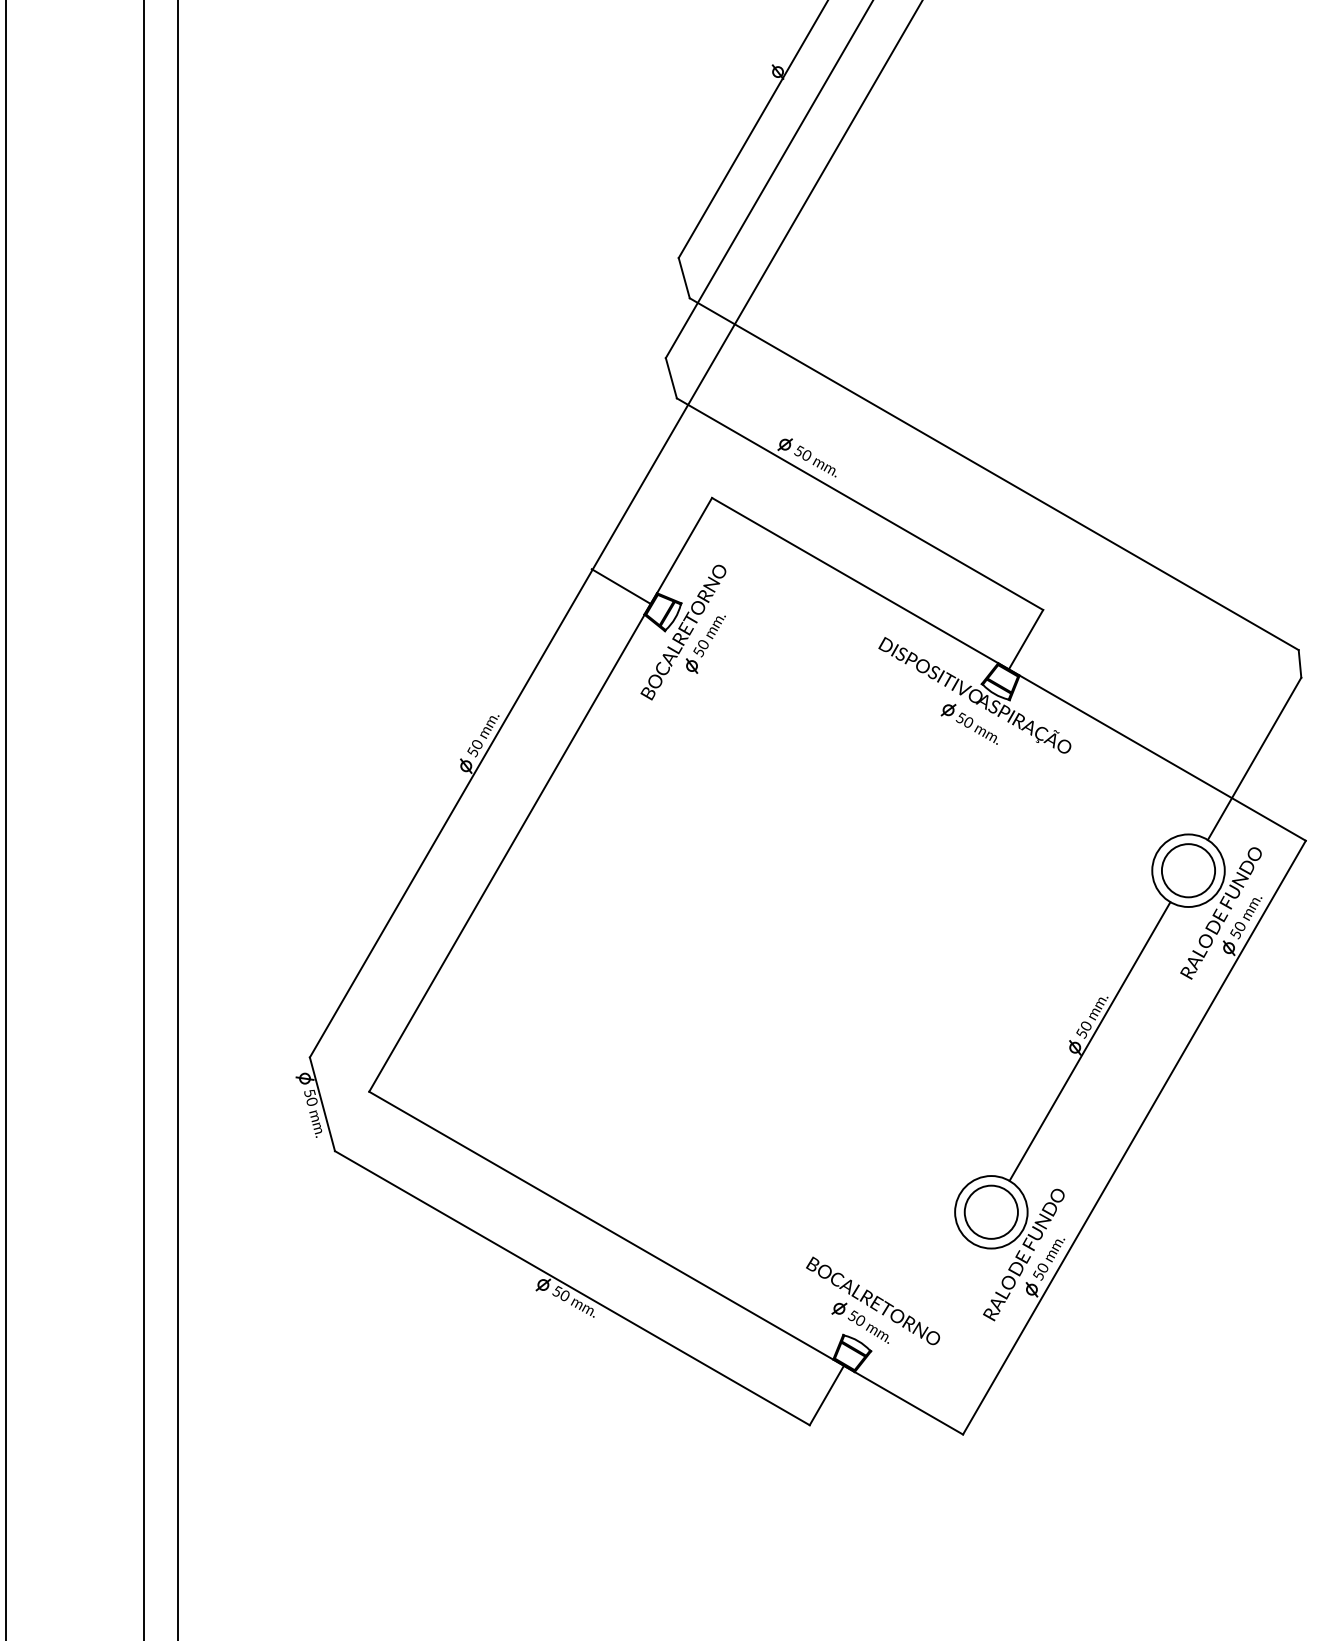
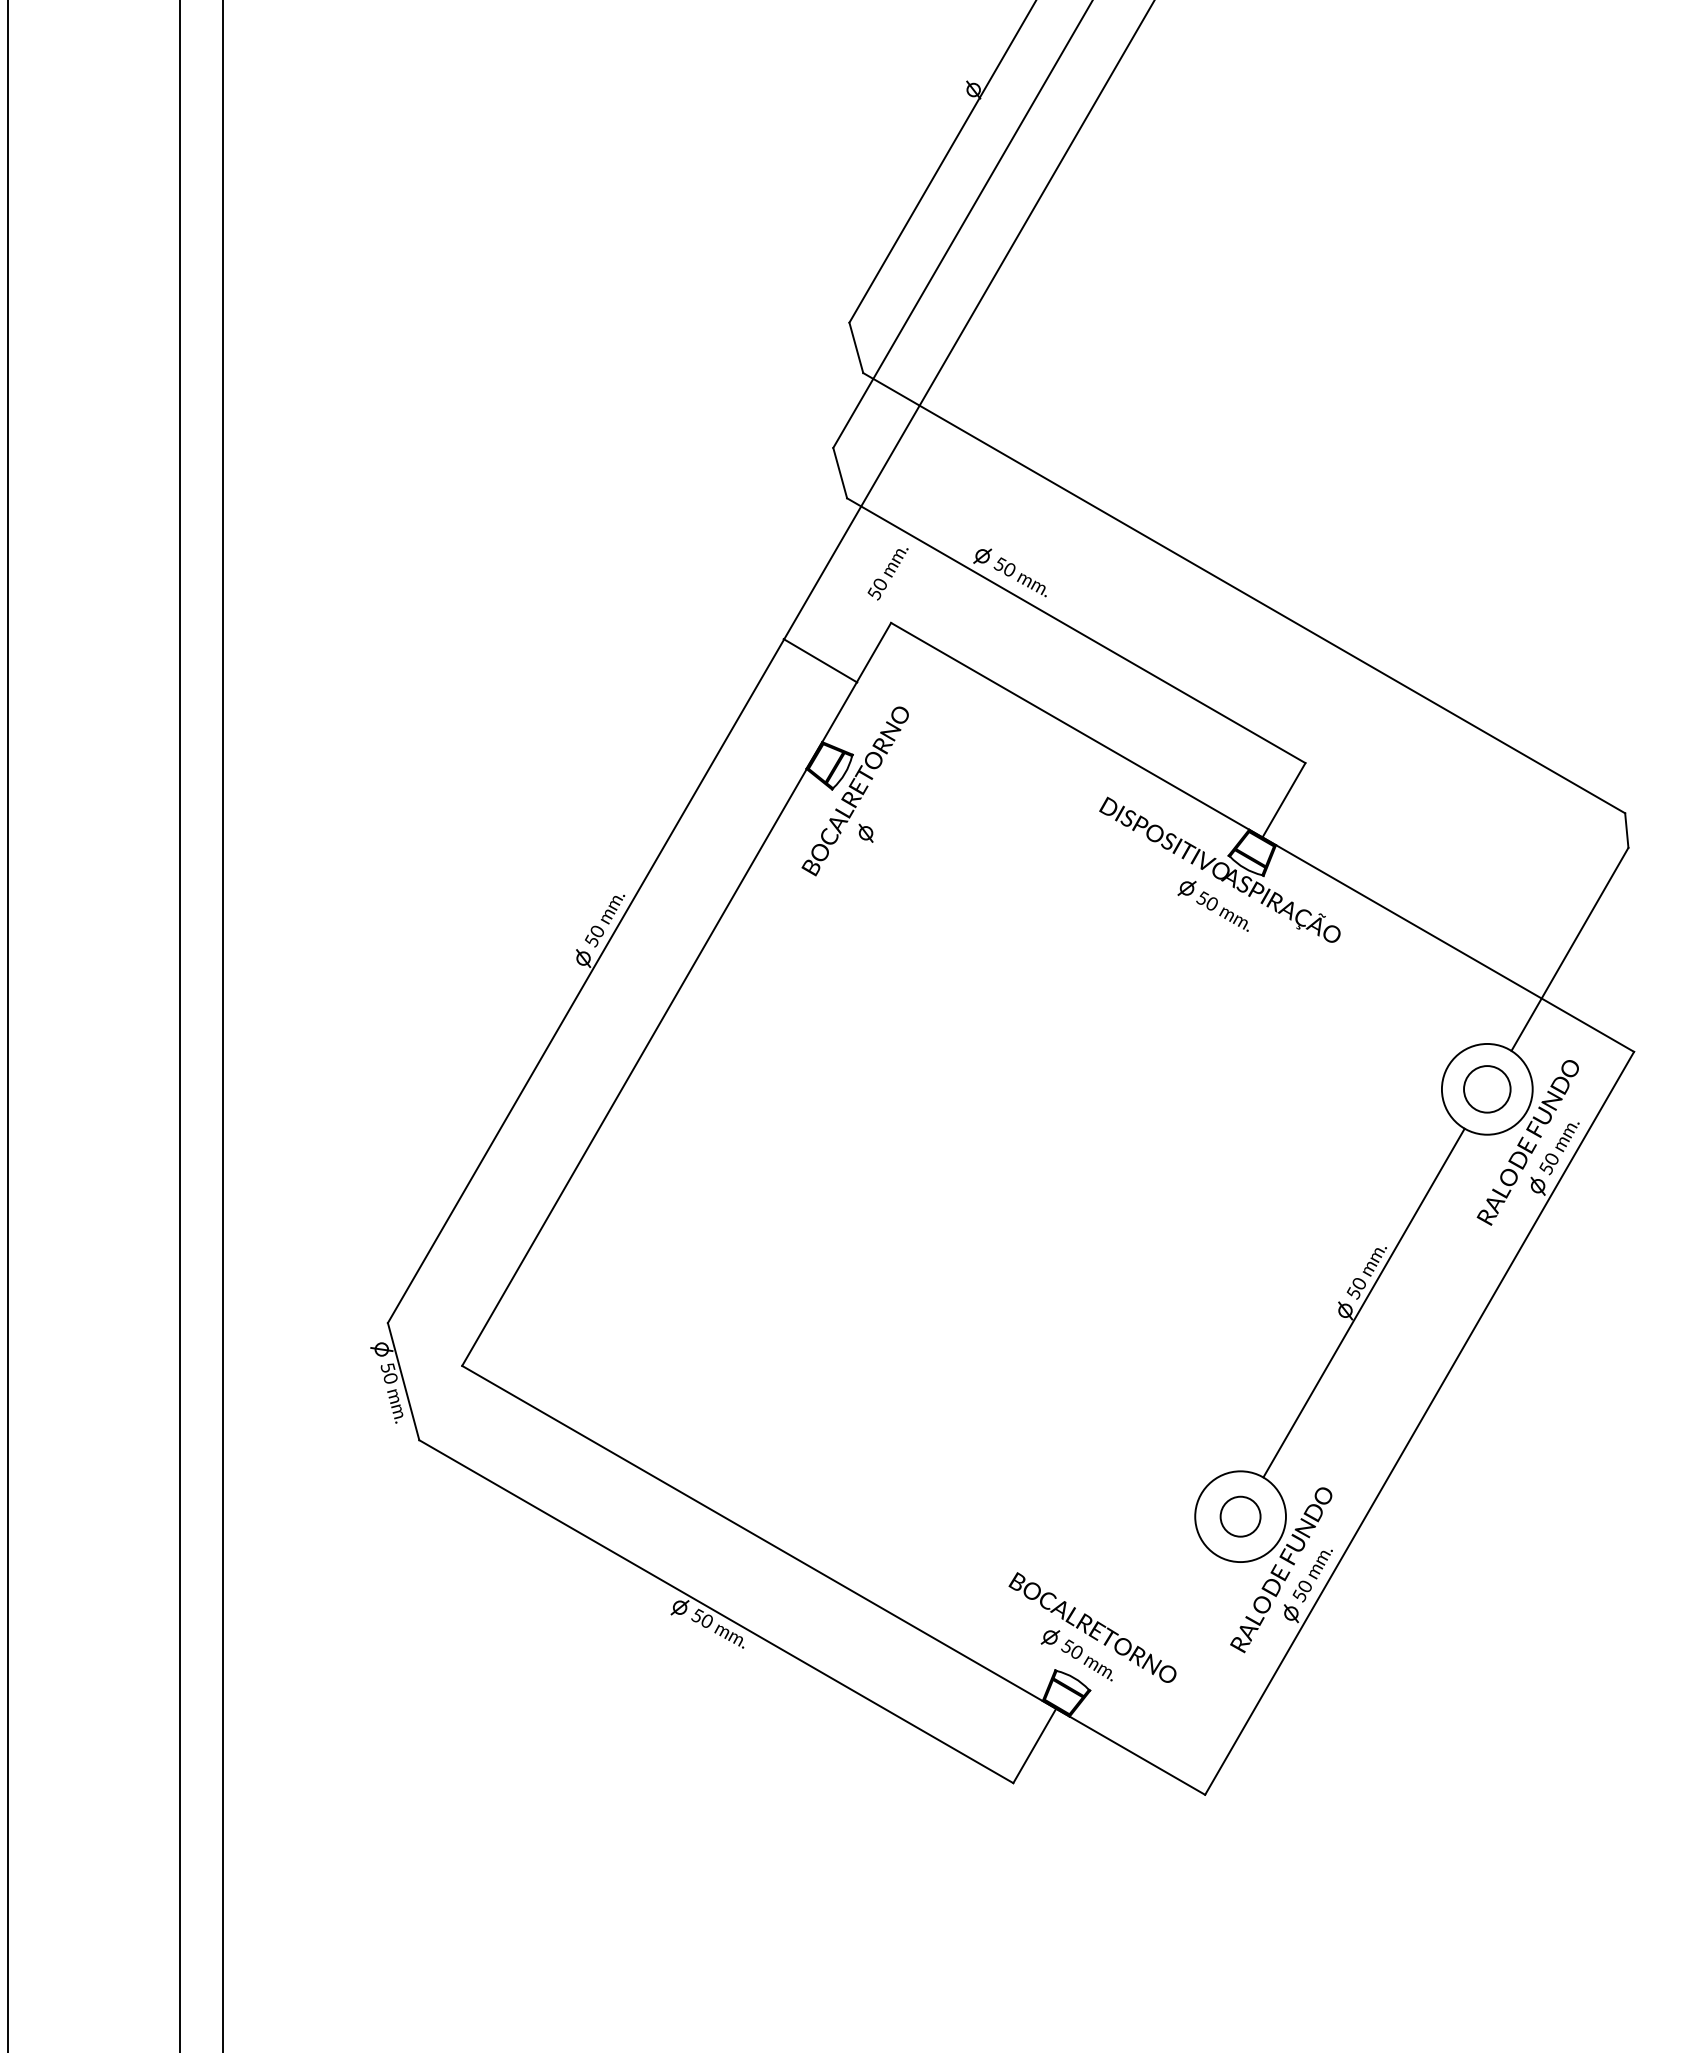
line: (621, 586) -> (820, 660), moved
text: (709, 636) -> (887, 574), moved
circle: (1188, 870) -> (1487, 1089), size x0.7
circle: (991, 1212) -> (1240, 1516), size x0.6

